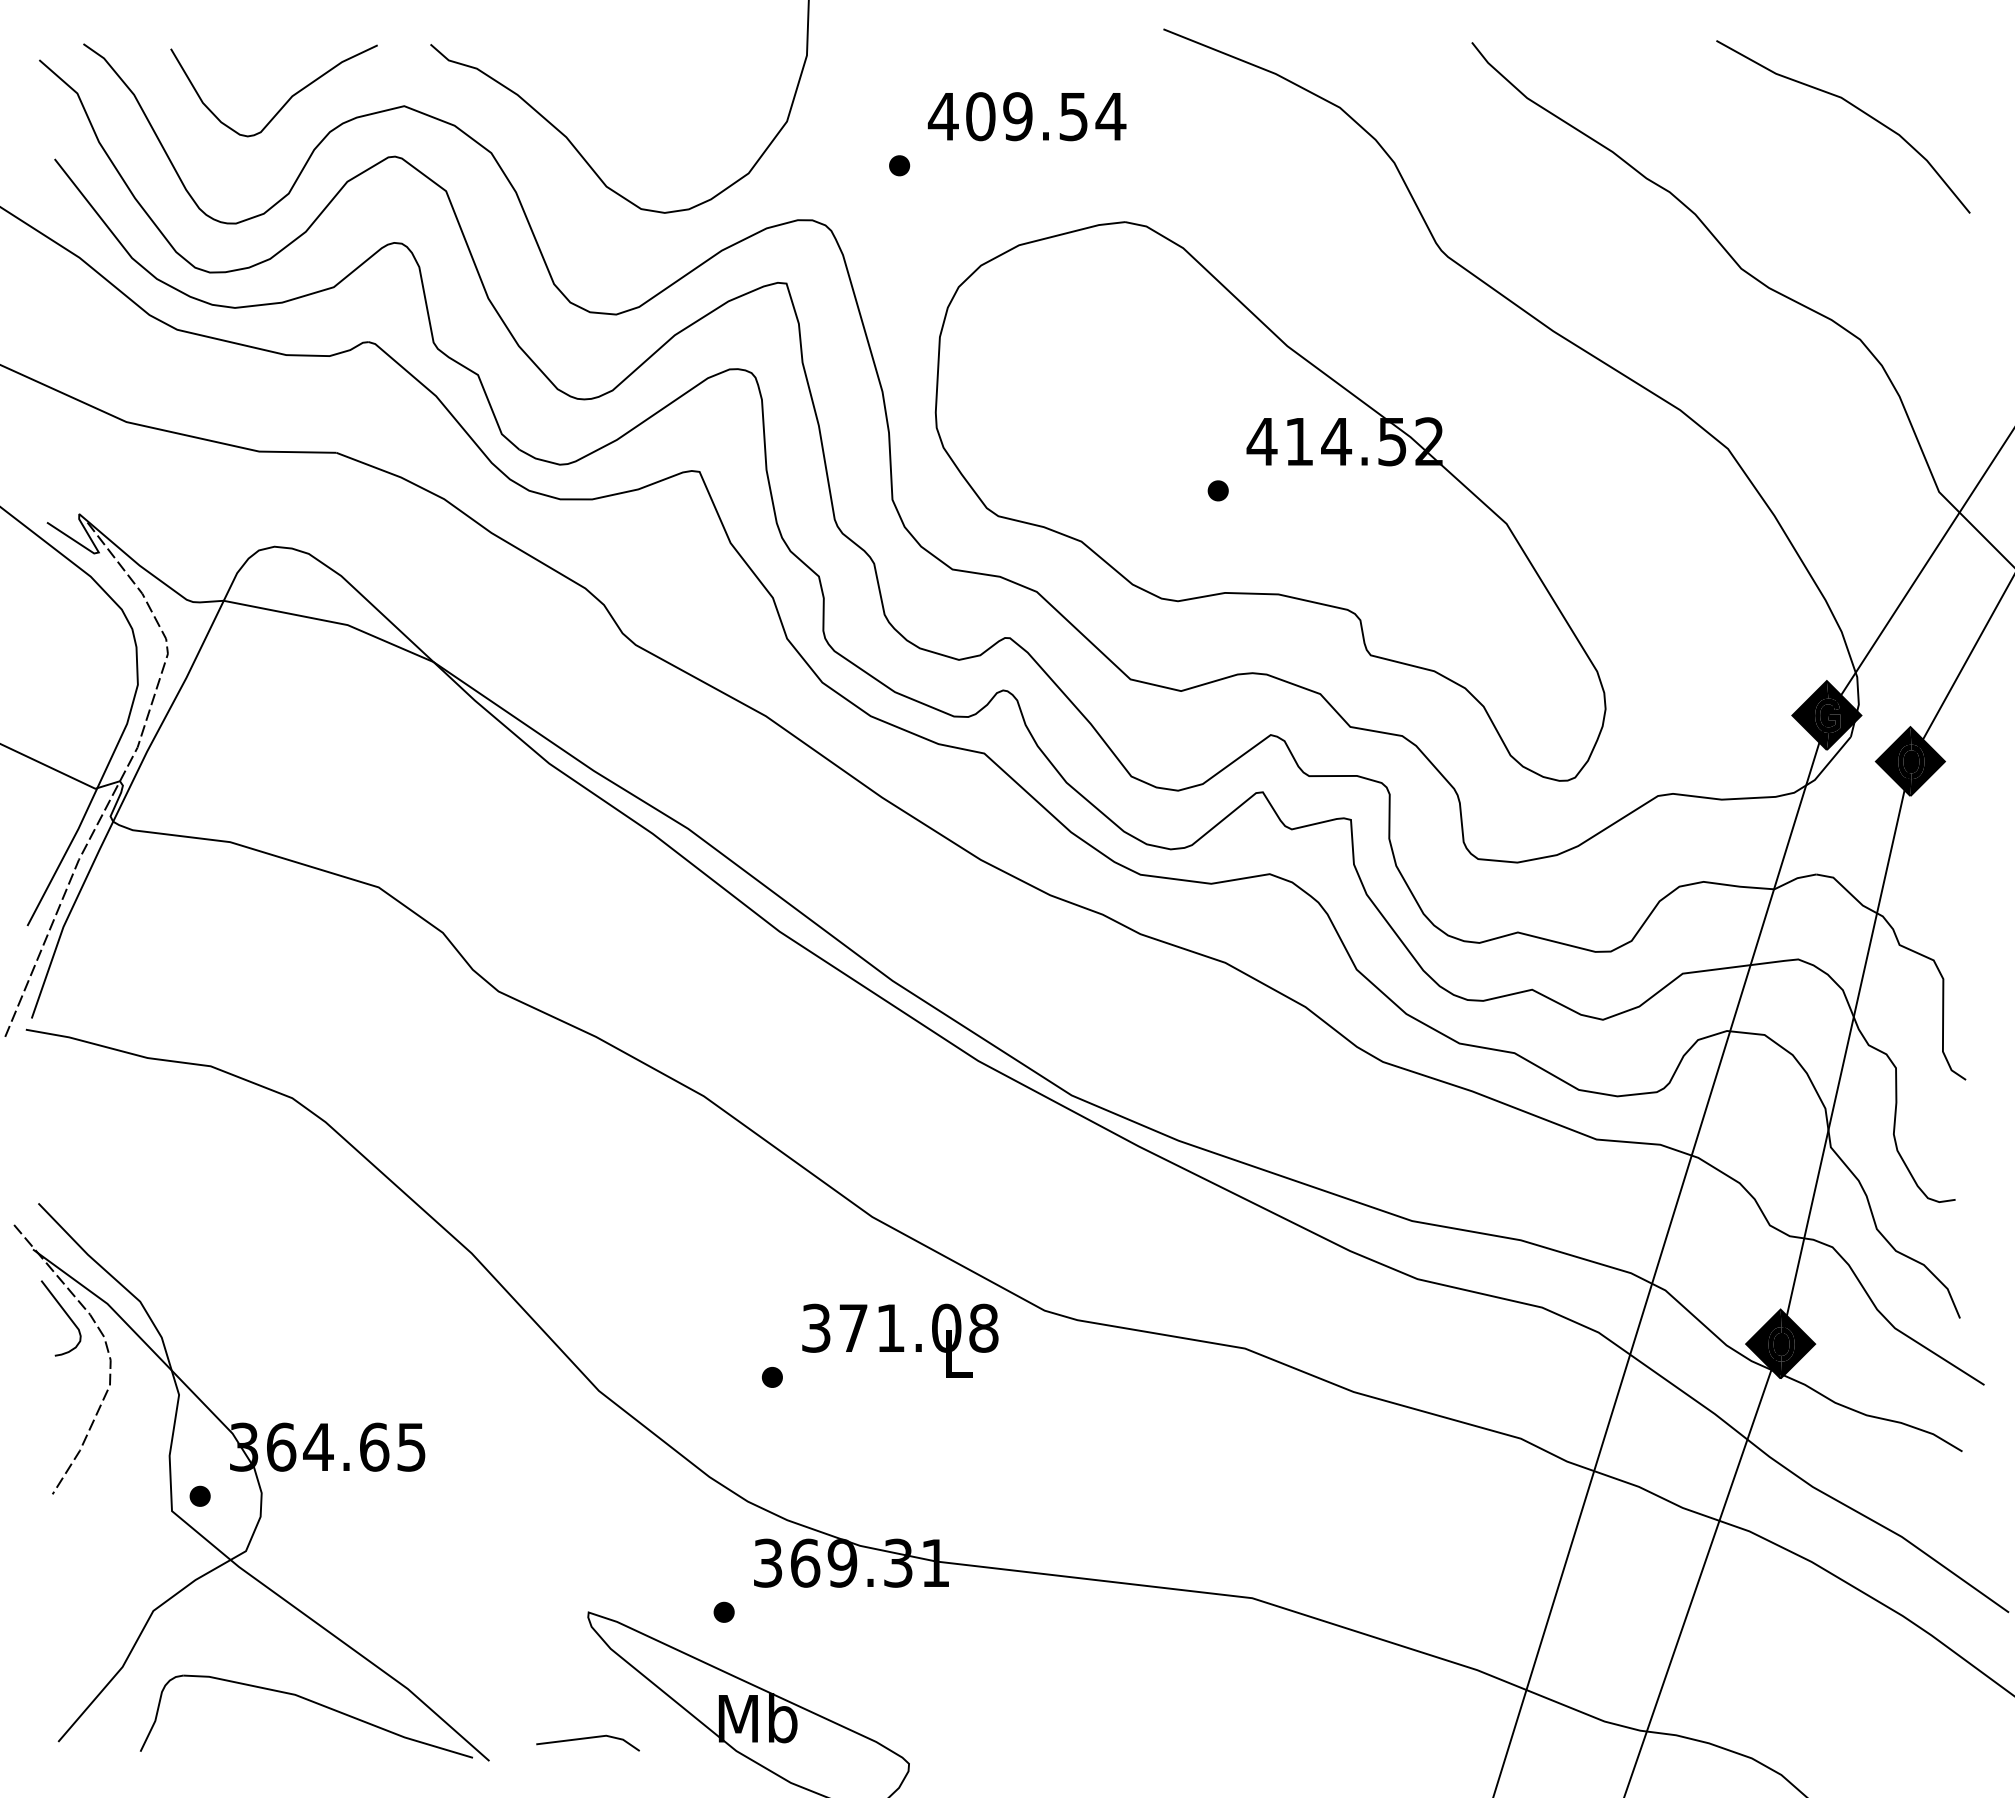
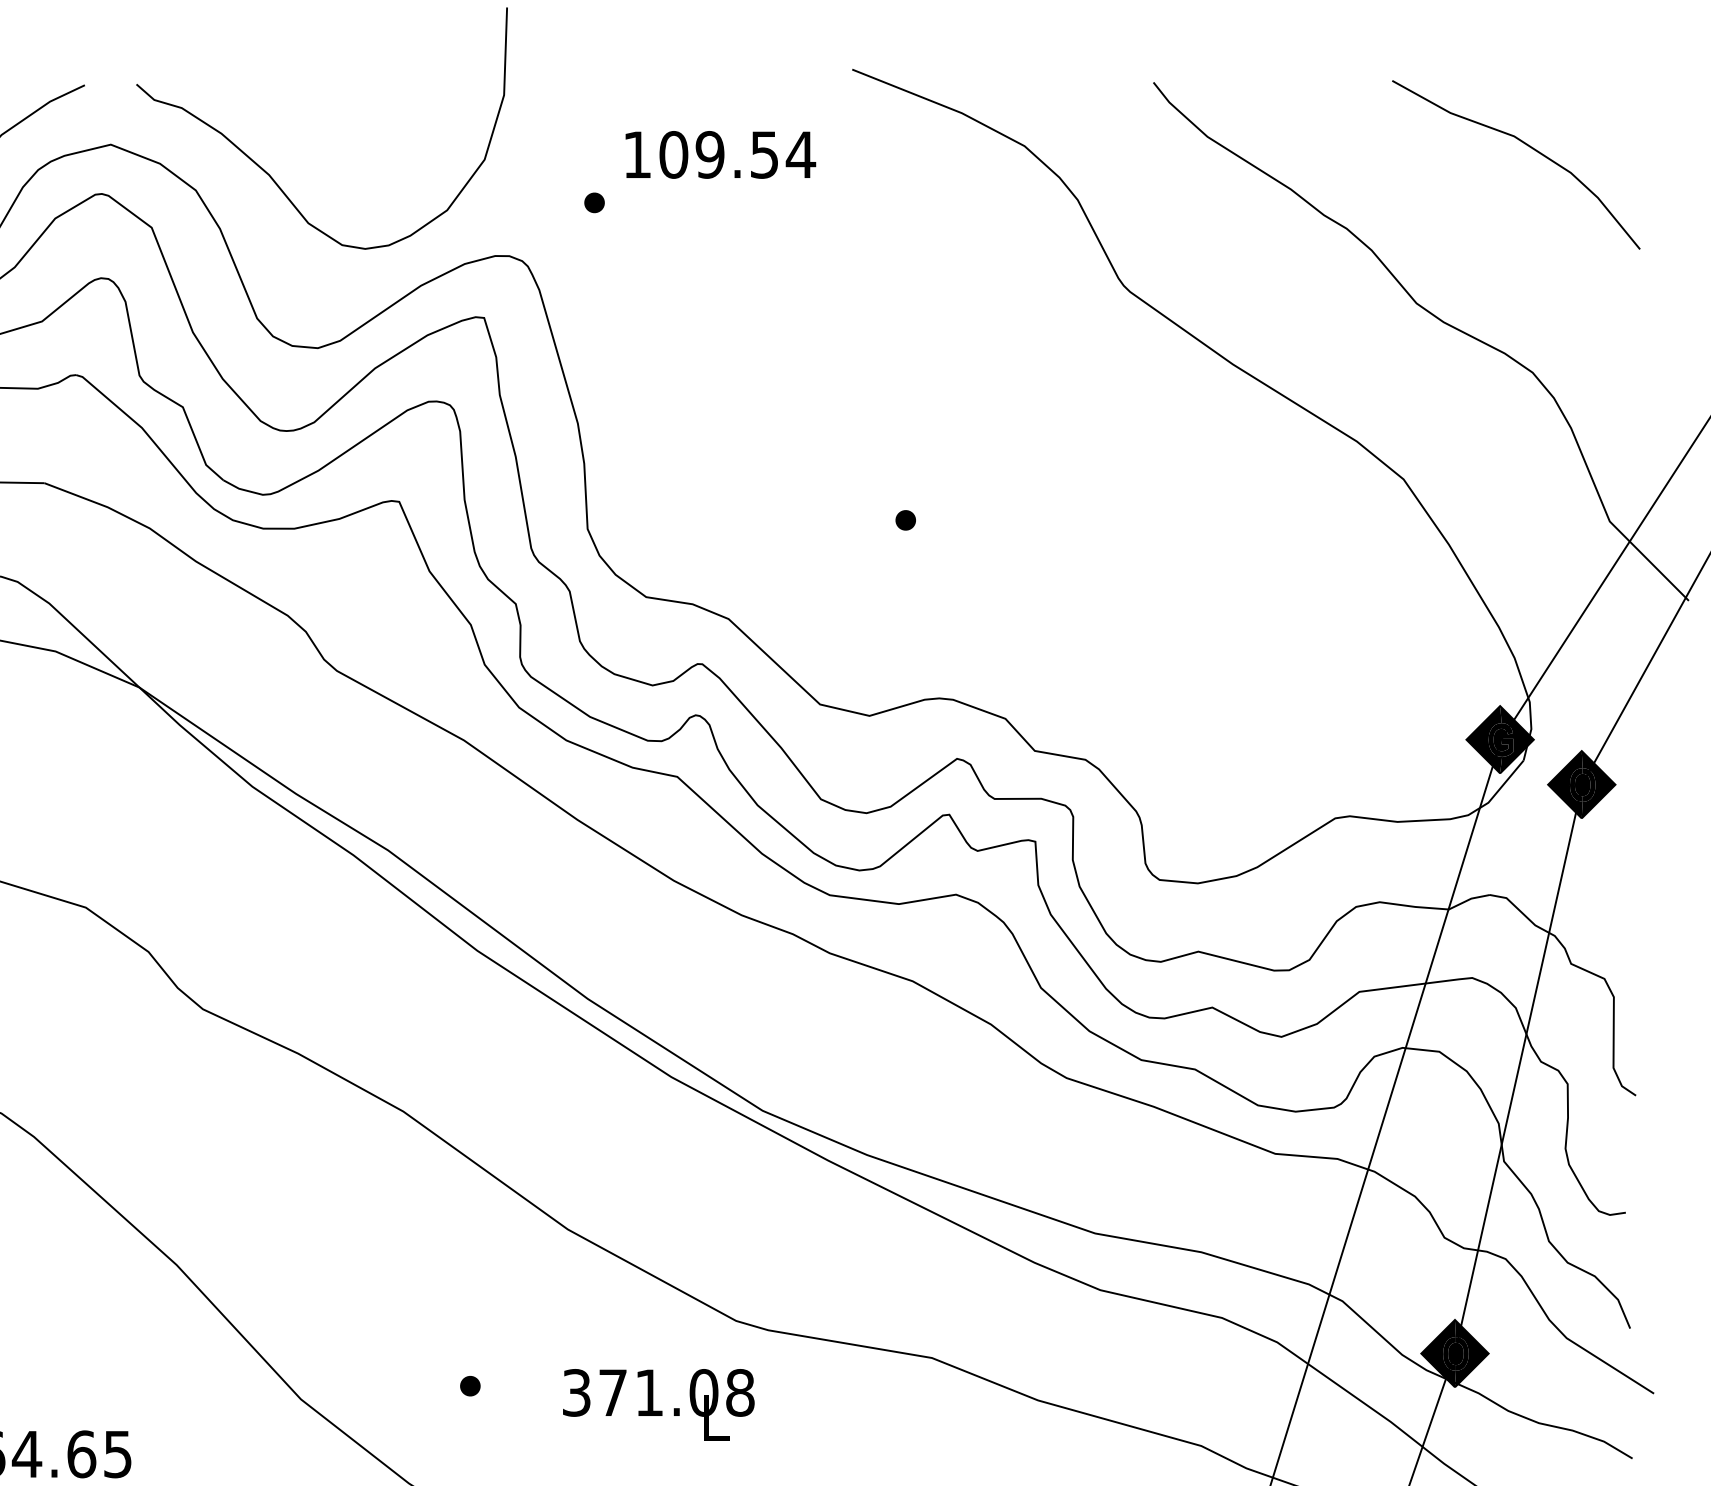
text: (942, 116) -> (636, 154), 409.54 -> 109.54
part: (1270, 501) -> (956, 530), removed
text: (900, 1340) -> (658, 1404), moved

